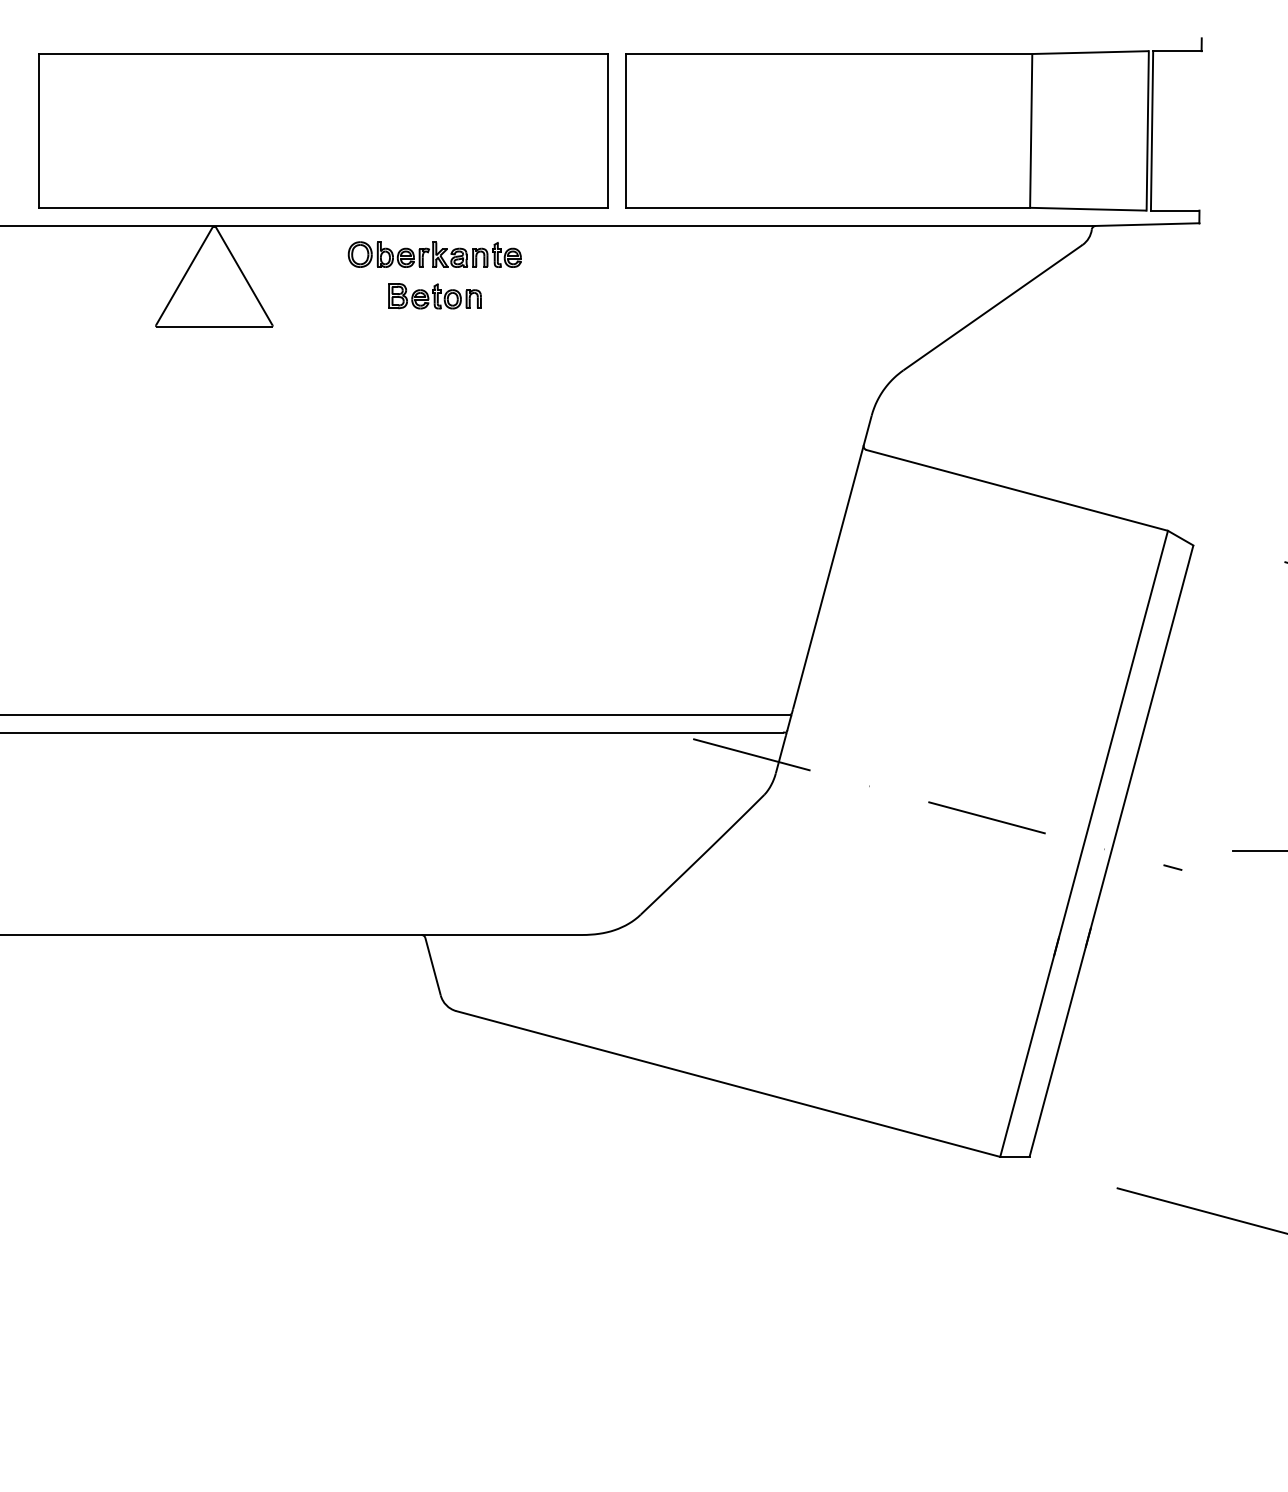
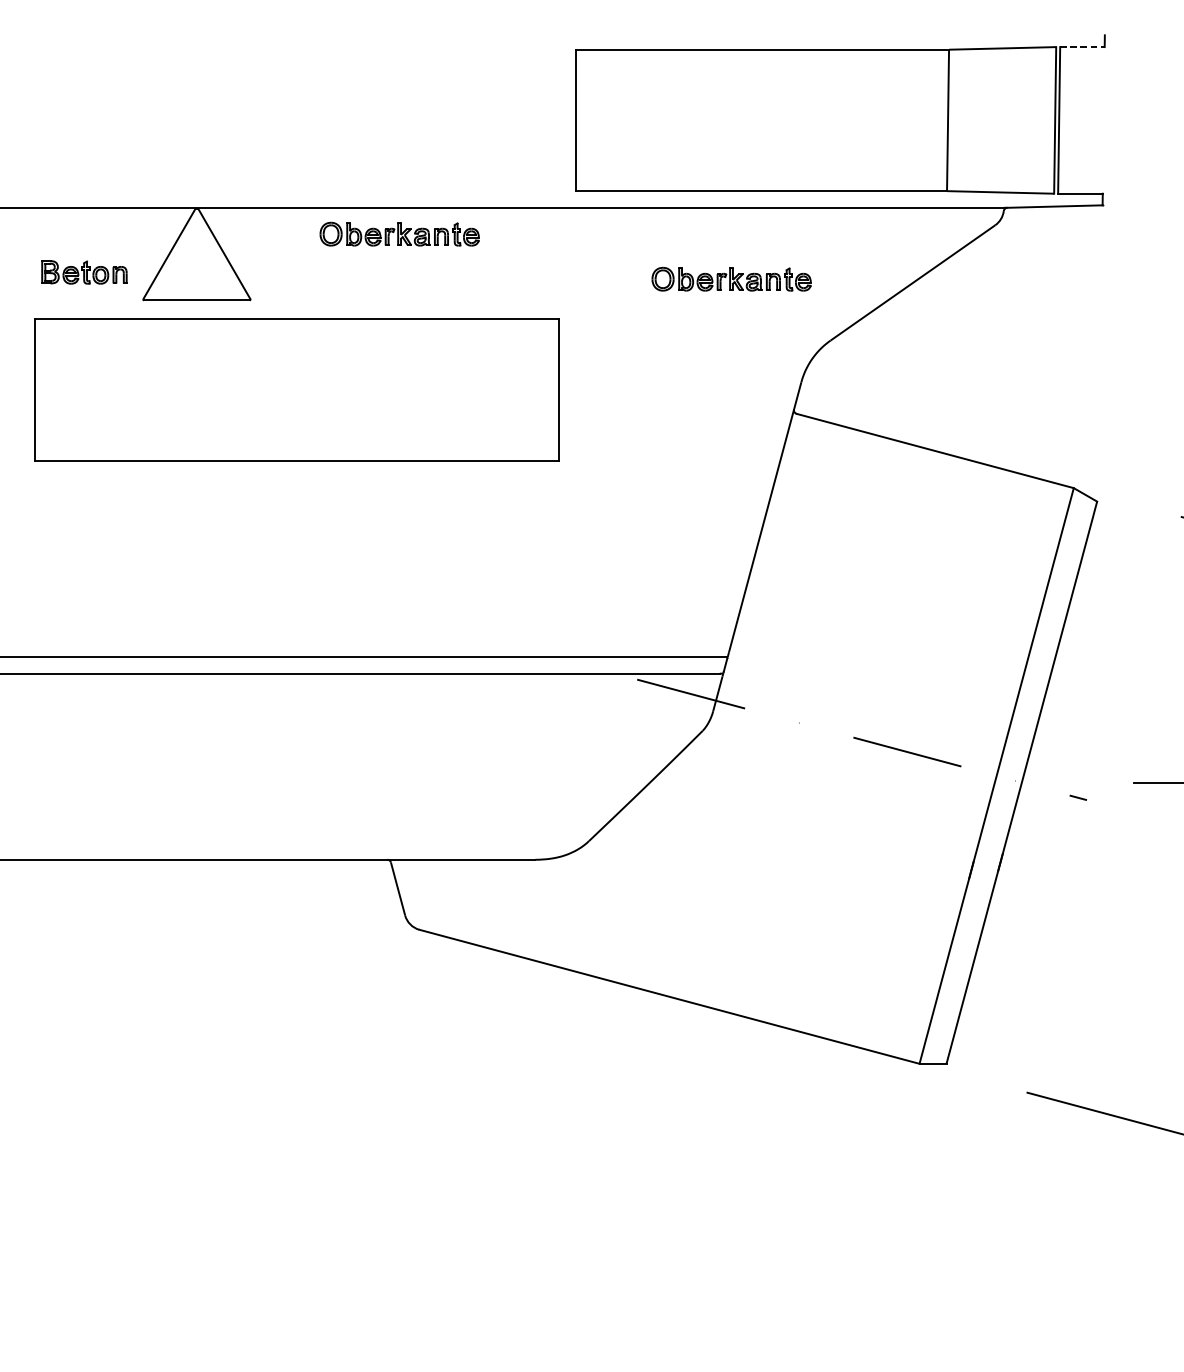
line: (1177, 51) -> (1082, 47), solid -> dashed
part: (323, 130) -> (297, 389), moved
part: (434, 296) -> (83, 272), moved
part: (795, 303) -> (731, 279), added

